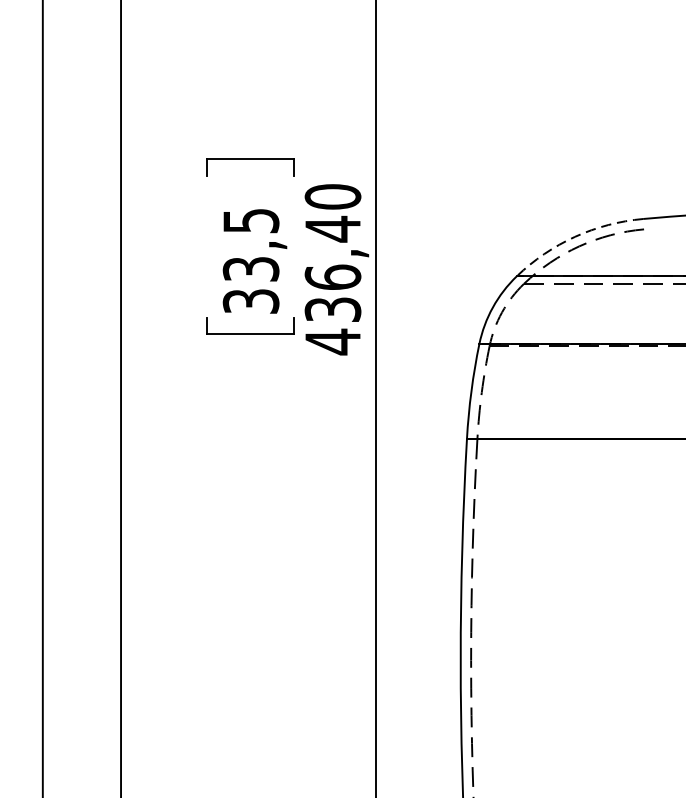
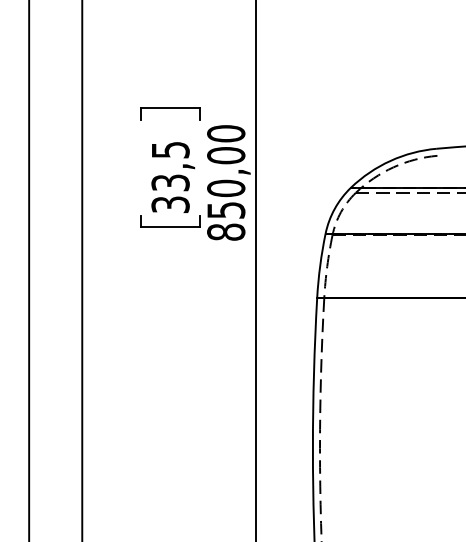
arc: (574, 236) -> (390, 160), dashed -> solid
text: (333, 284) -> (226, 193), 436,40 -> 850,00

